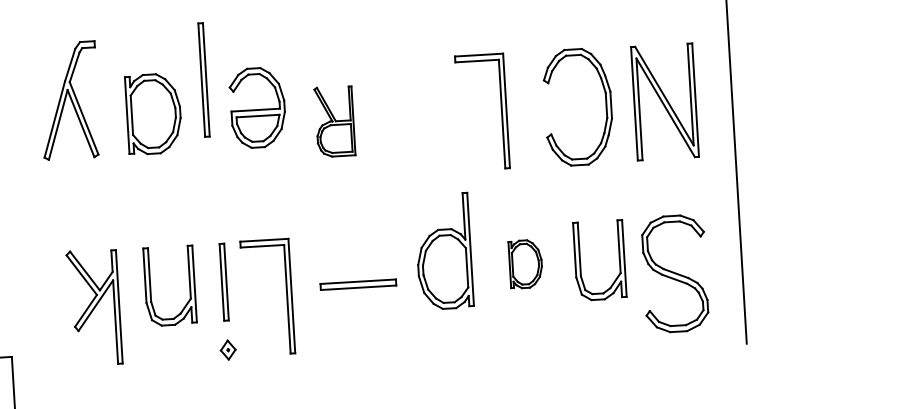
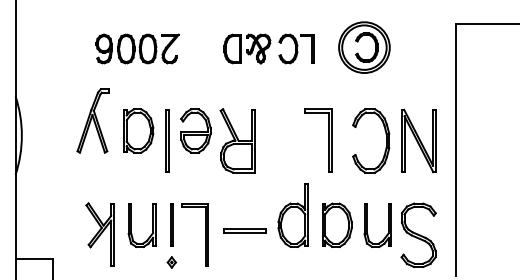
line: (202, 79) -> (166, 140), moved
part: (334, 120) -> (237, 140), size x1.67
part: (526, 262) -> (337, 224), size x1.67

